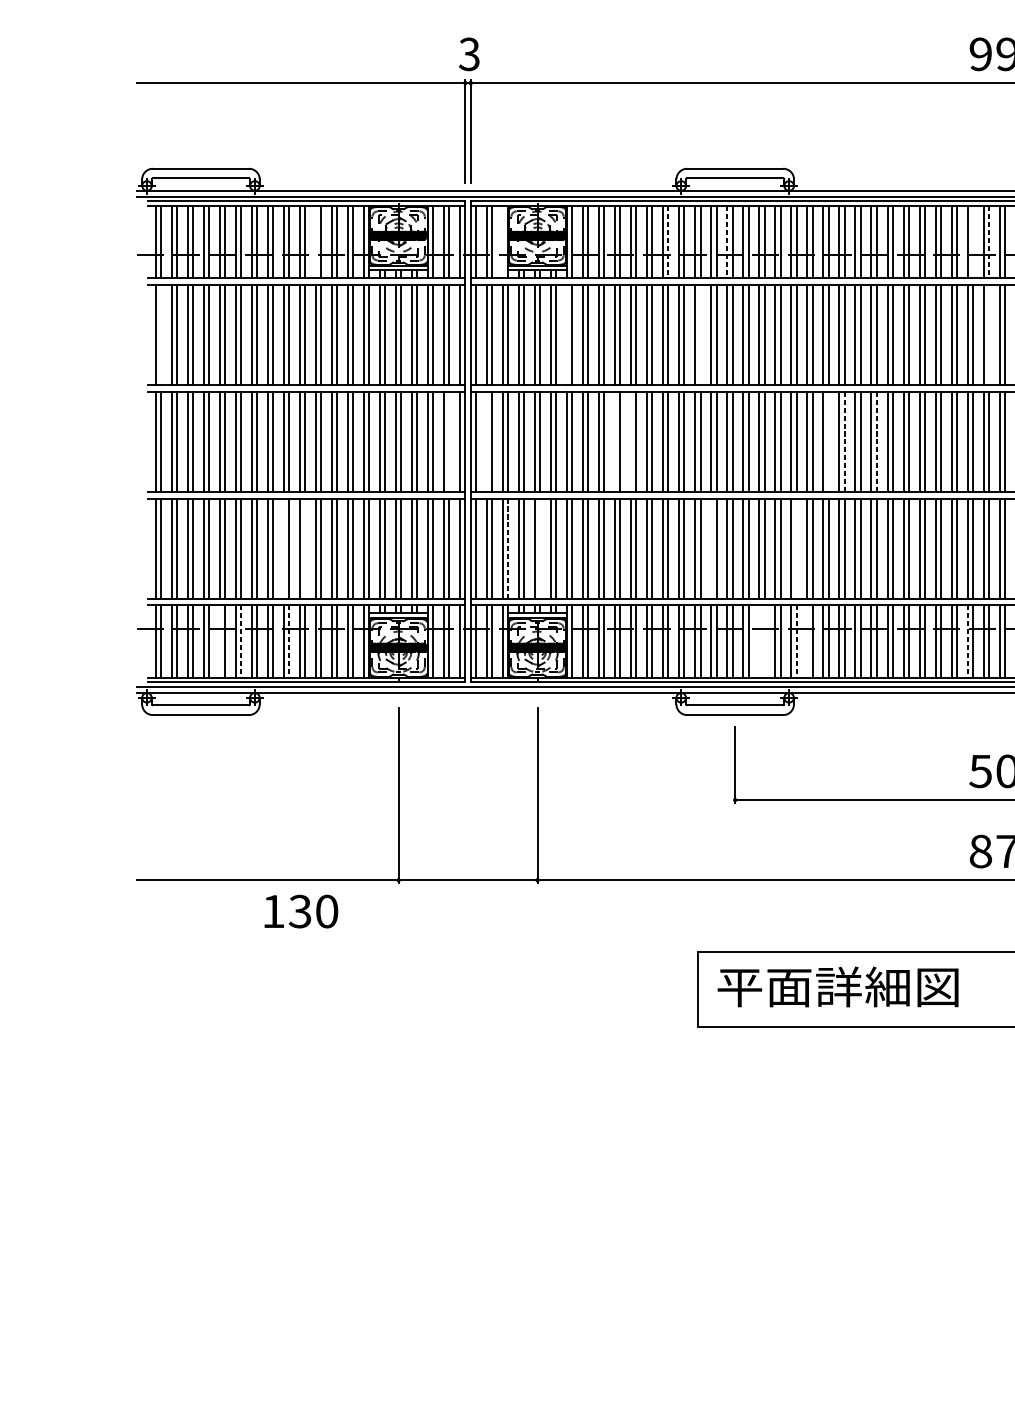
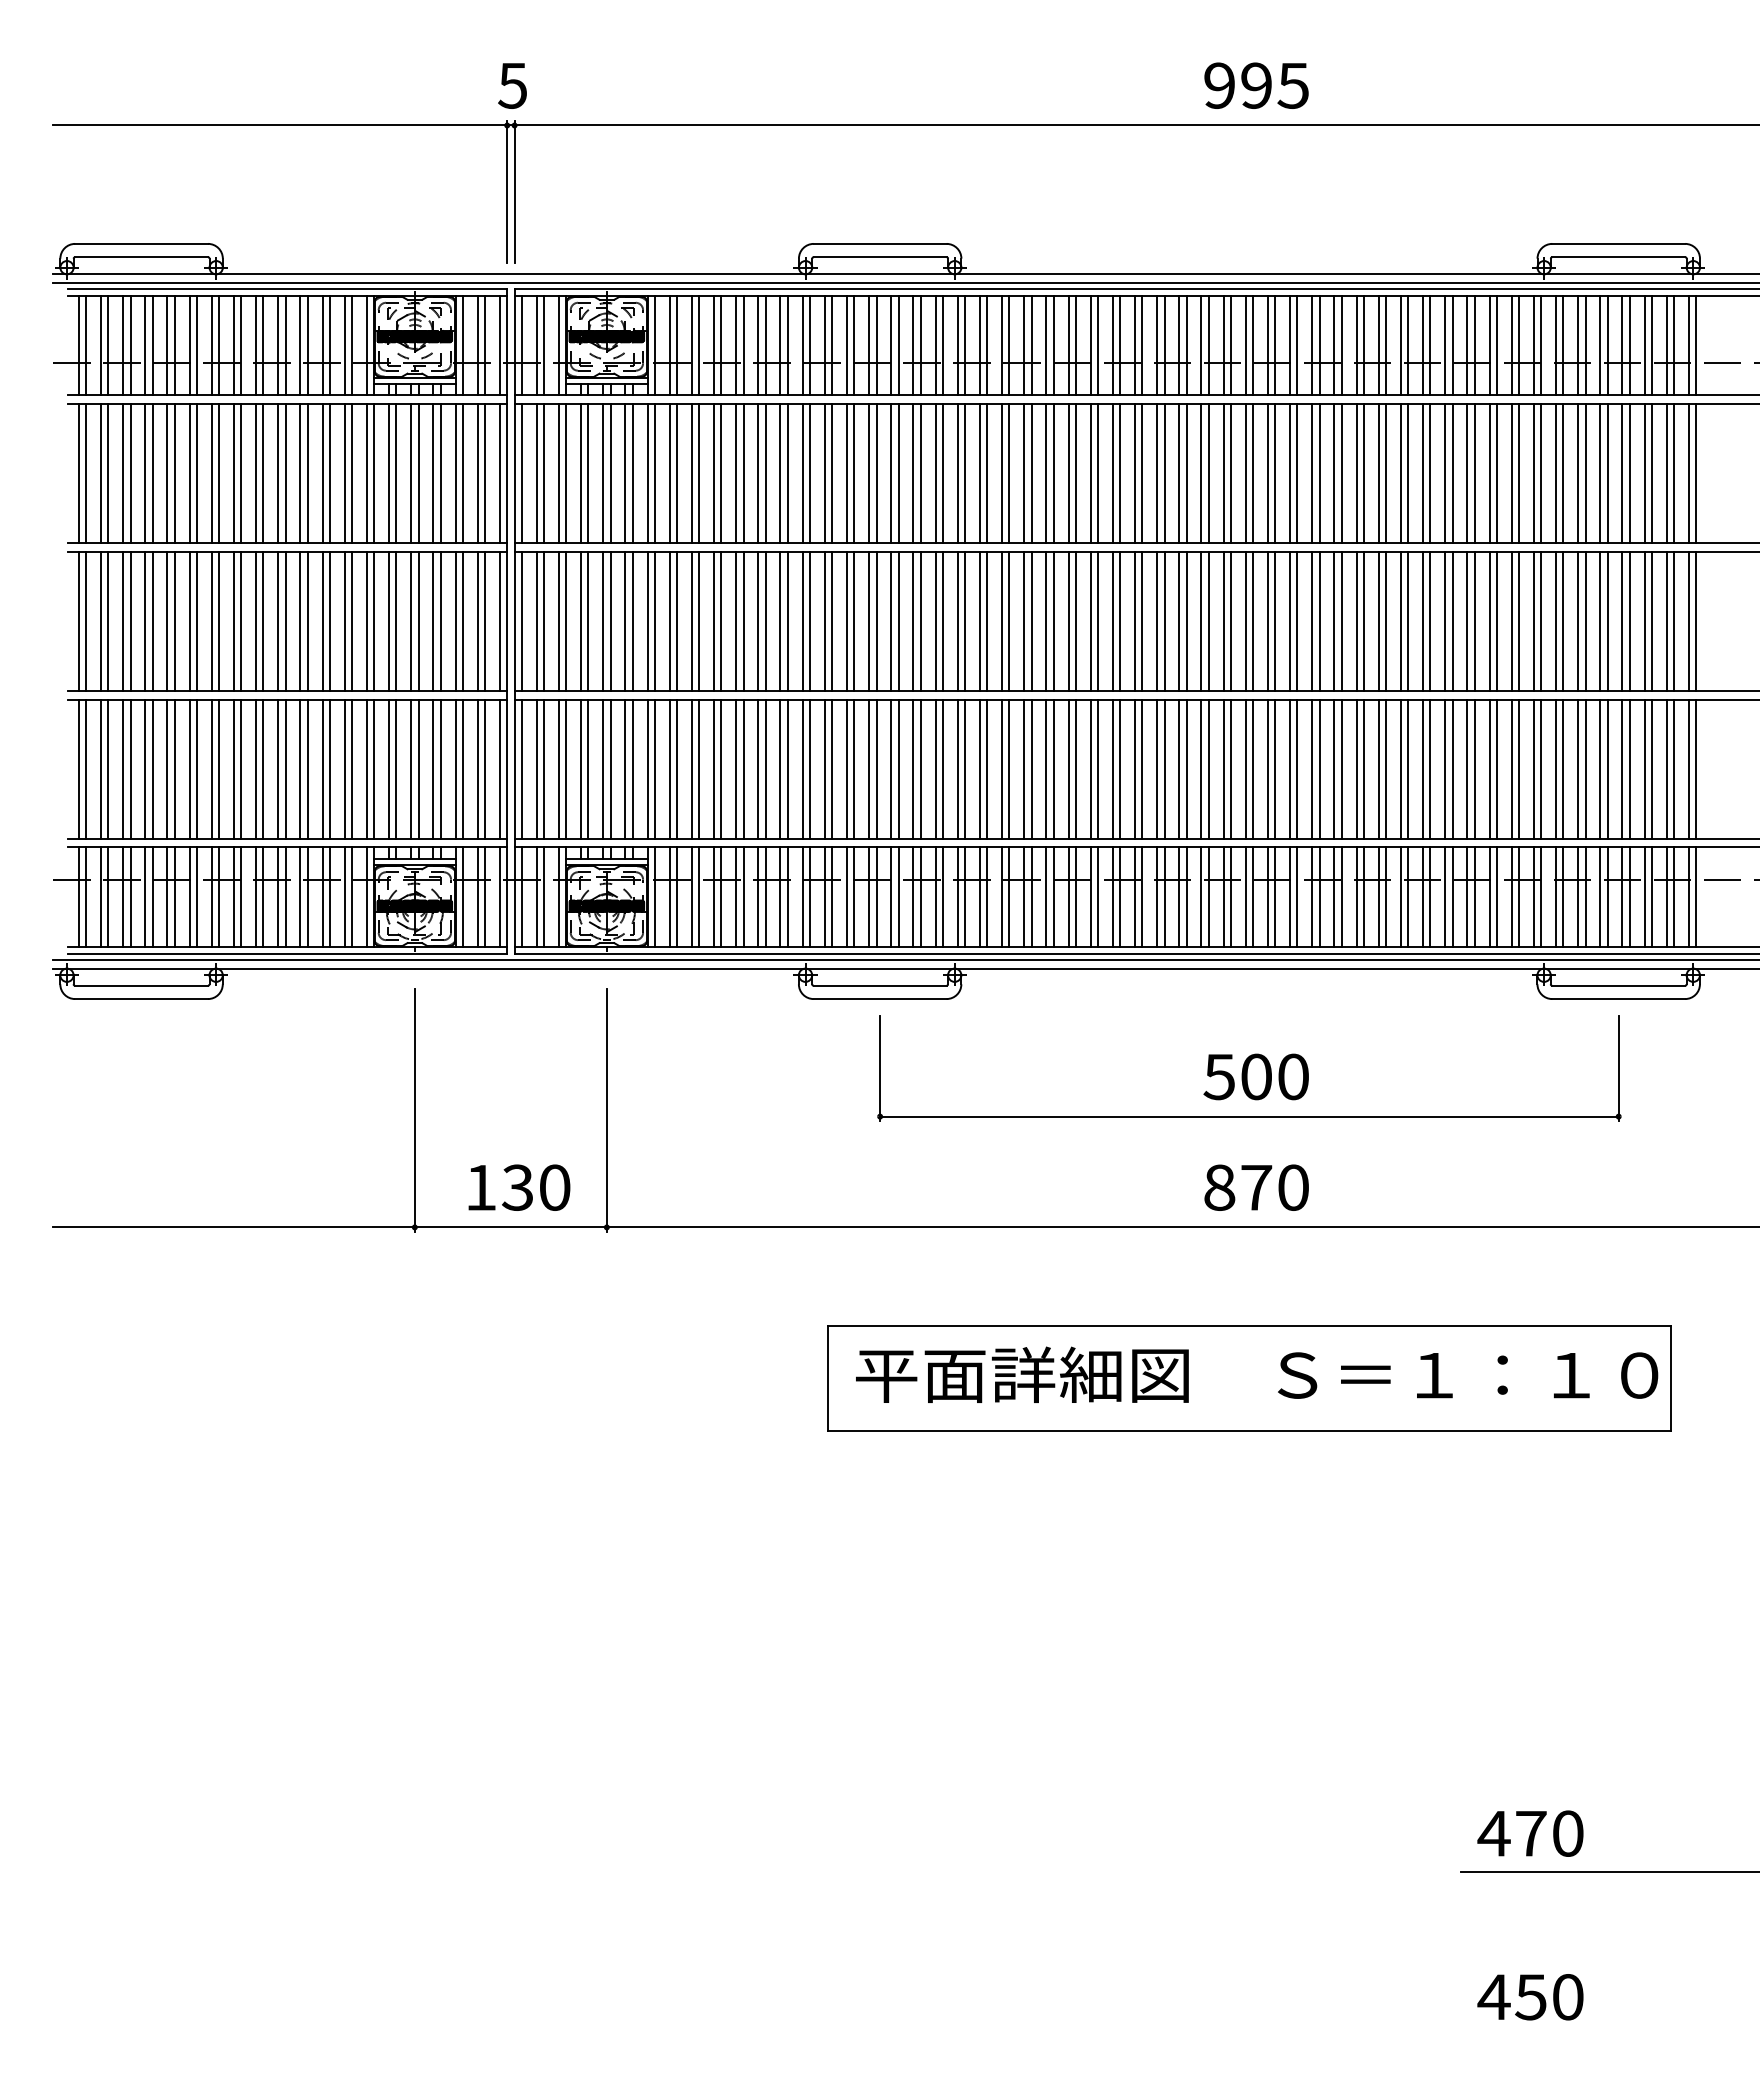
text: (469, 54) -> (512, 85), 3 -> 5
line: (315, 242) -> (300, 345), added
line: (502, 242) -> (558, 345), added
line: (668, 242) -> (787, 345), dashed -> solid
line: (727, 242) -> (869, 345), dashed -> solid
line: (972, 242) -> (1208, 345), added
line: (989, 242) -> (1231, 345), dashed -> solid
line: (161, 334) -> (86, 473), added
line: (566, 334) -> (647, 473), added
line: (700, 334) -> (832, 473), added
line: (989, 334) -> (1231, 473), added
line: (449, 441) -> (485, 621), added
line: (486, 441) -> (536, 621), added
line: (615, 441) -> (714, 621), added
line: (631, 441) -> (736, 621), added
line: (828, 441) -> (1009, 621), added
line: (844, 441) -> (1031, 621), dashed -> solid
line: (876, 441) -> (1075, 621), dashed -> solid
line: (284, 548) -> (256, 768), added
line: (305, 548) -> (285, 768), added
line: (508, 548) -> (566, 769), dashed -> solid
line: (540, 548) -> (610, 768), added
line: (710, 548) -> (846, 768), added
line: (796, 548) -> (965, 768), added
line: (219, 641) -> (167, 897), added
line: (241, 641) -> (197, 897), dashed -> solid
line: (289, 641) -> (263, 897), dashed -> solid
line: (759, 641) -> (913, 897), added
line: (764, 641) -> (920, 897), added
line: (796, 641) -> (965, 897), dashed -> solid
line: (807, 641) -> (979, 897), added
line: (967, 641) -> (1201, 897), dashed -> solid
text: (301, 911) -> (519, 1187), moved

